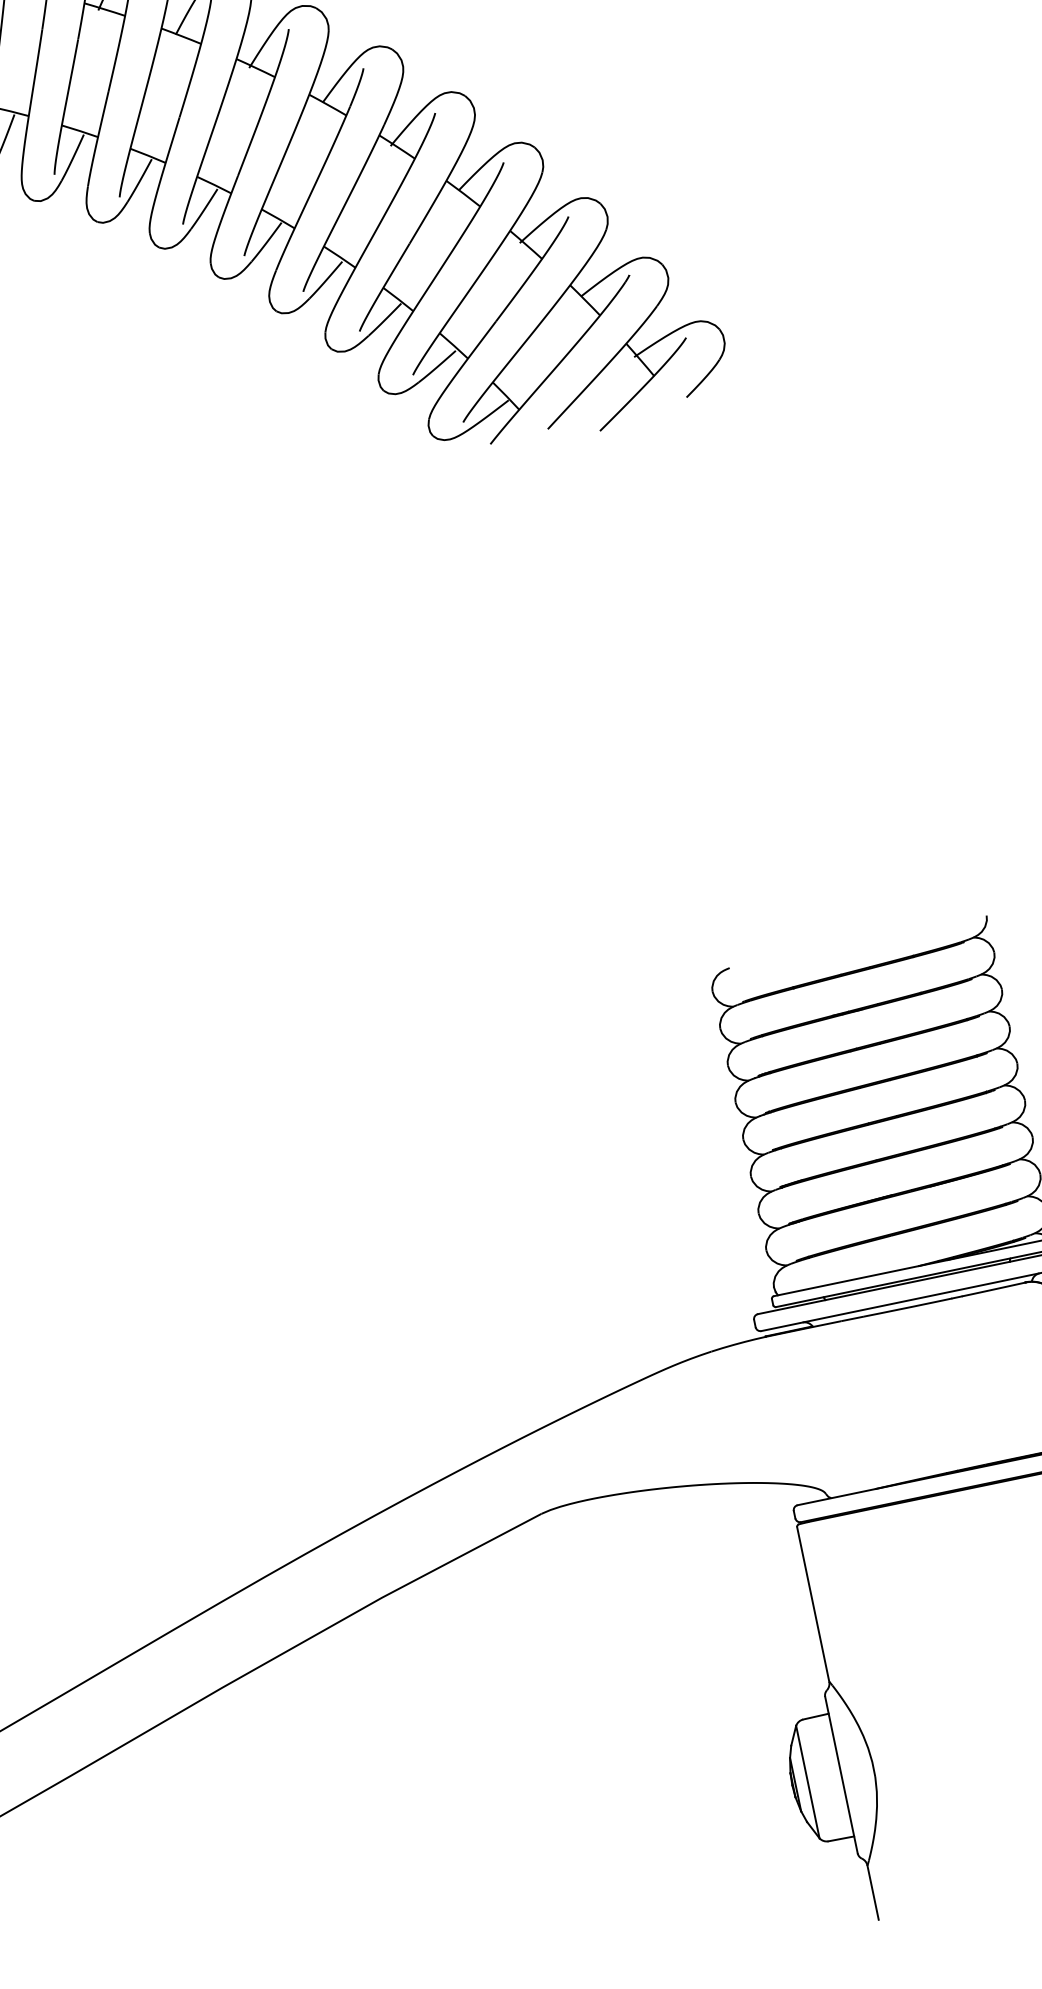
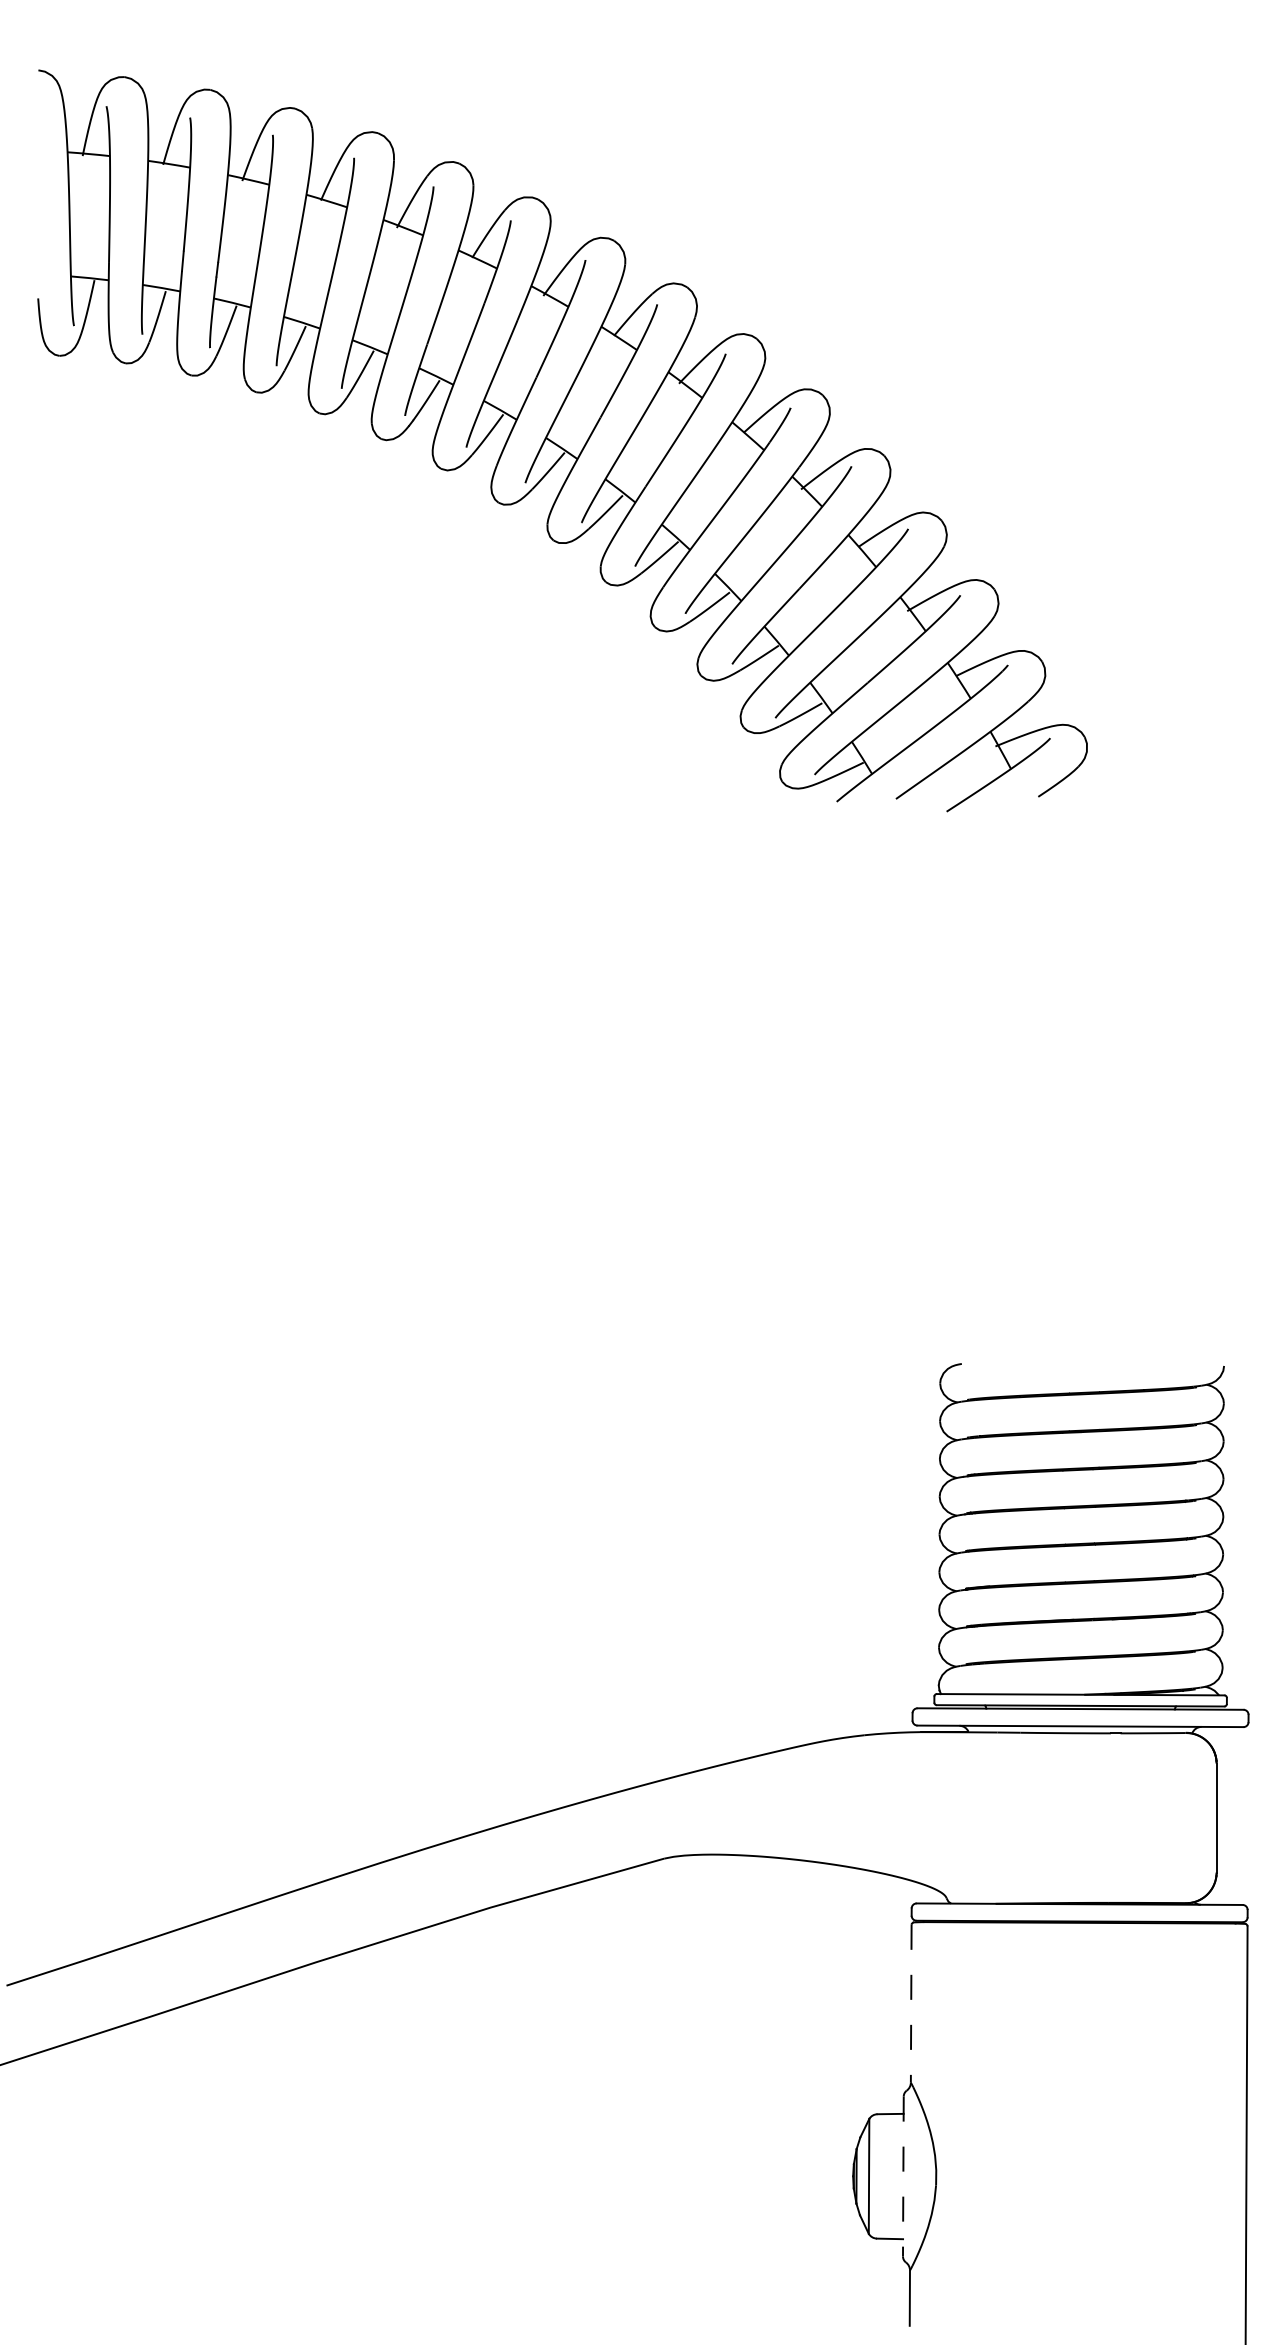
line: (813, 1604) -> (911, 2003), solid -> dashed
line: (841, 1775) -> (903, 2176), solid -> dashed

